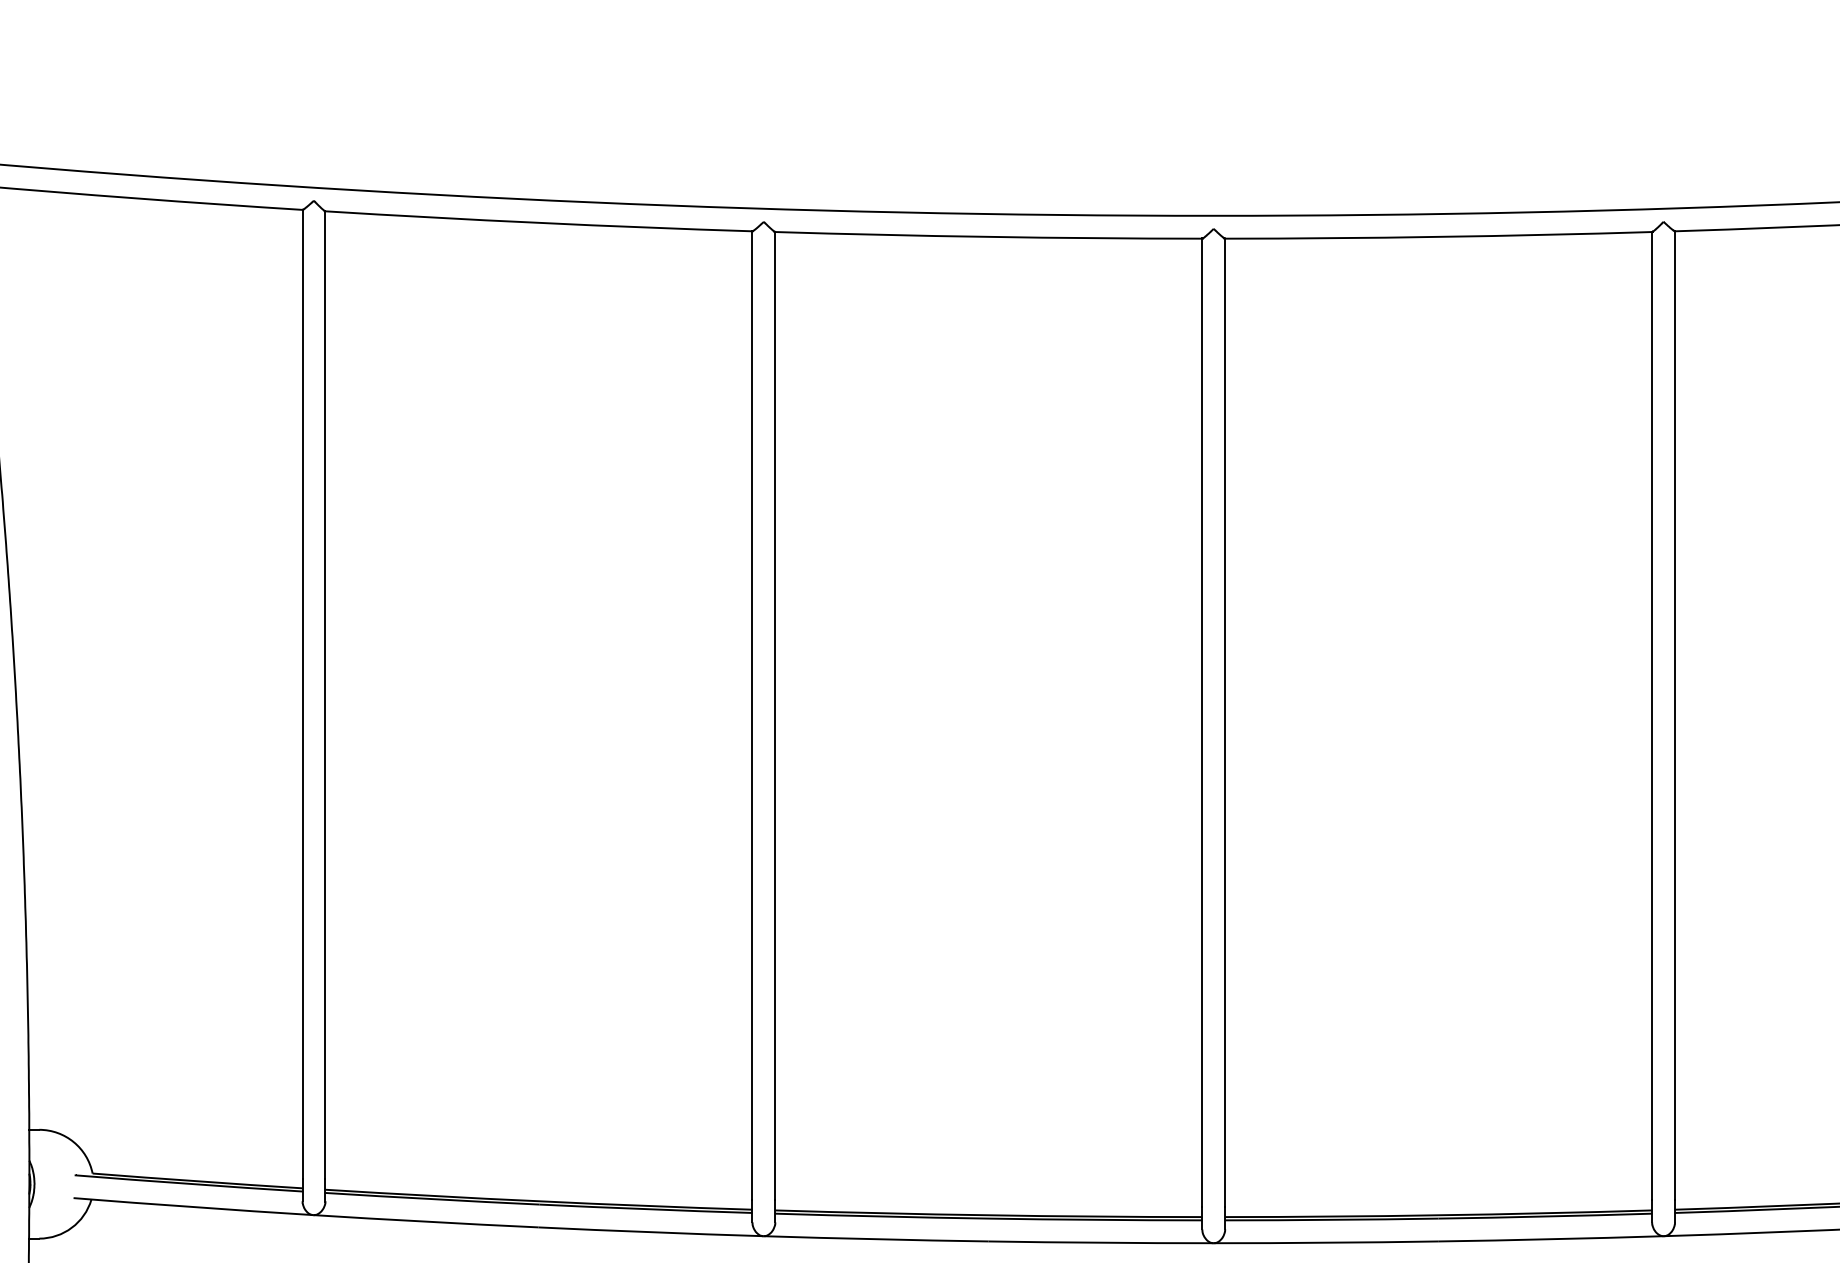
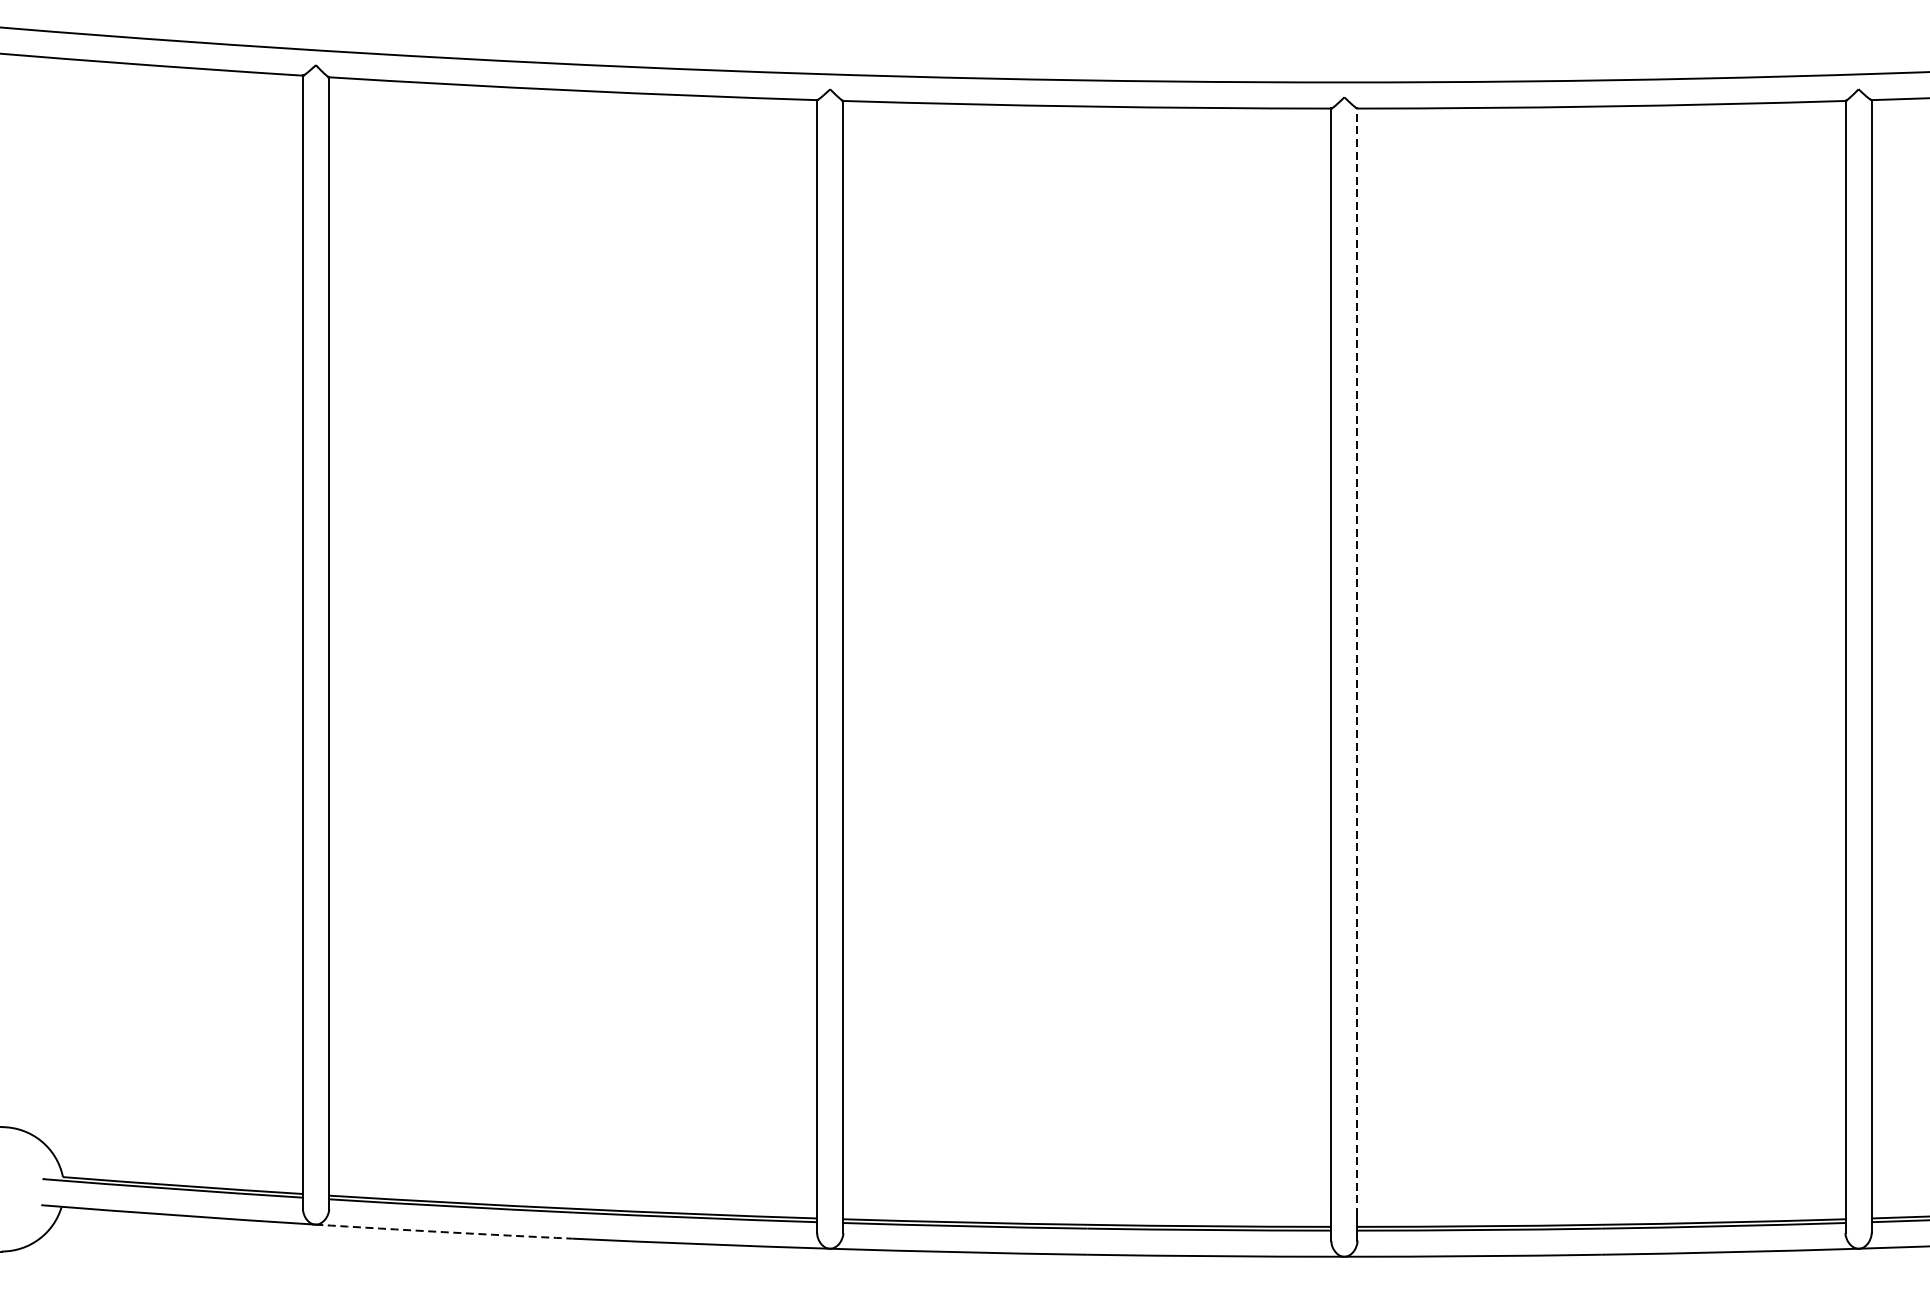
line: (1225, 722) -> (1357, 661), solid -> dashed
arc: (425, 1221) -> (443, 1231), solid -> dashed

